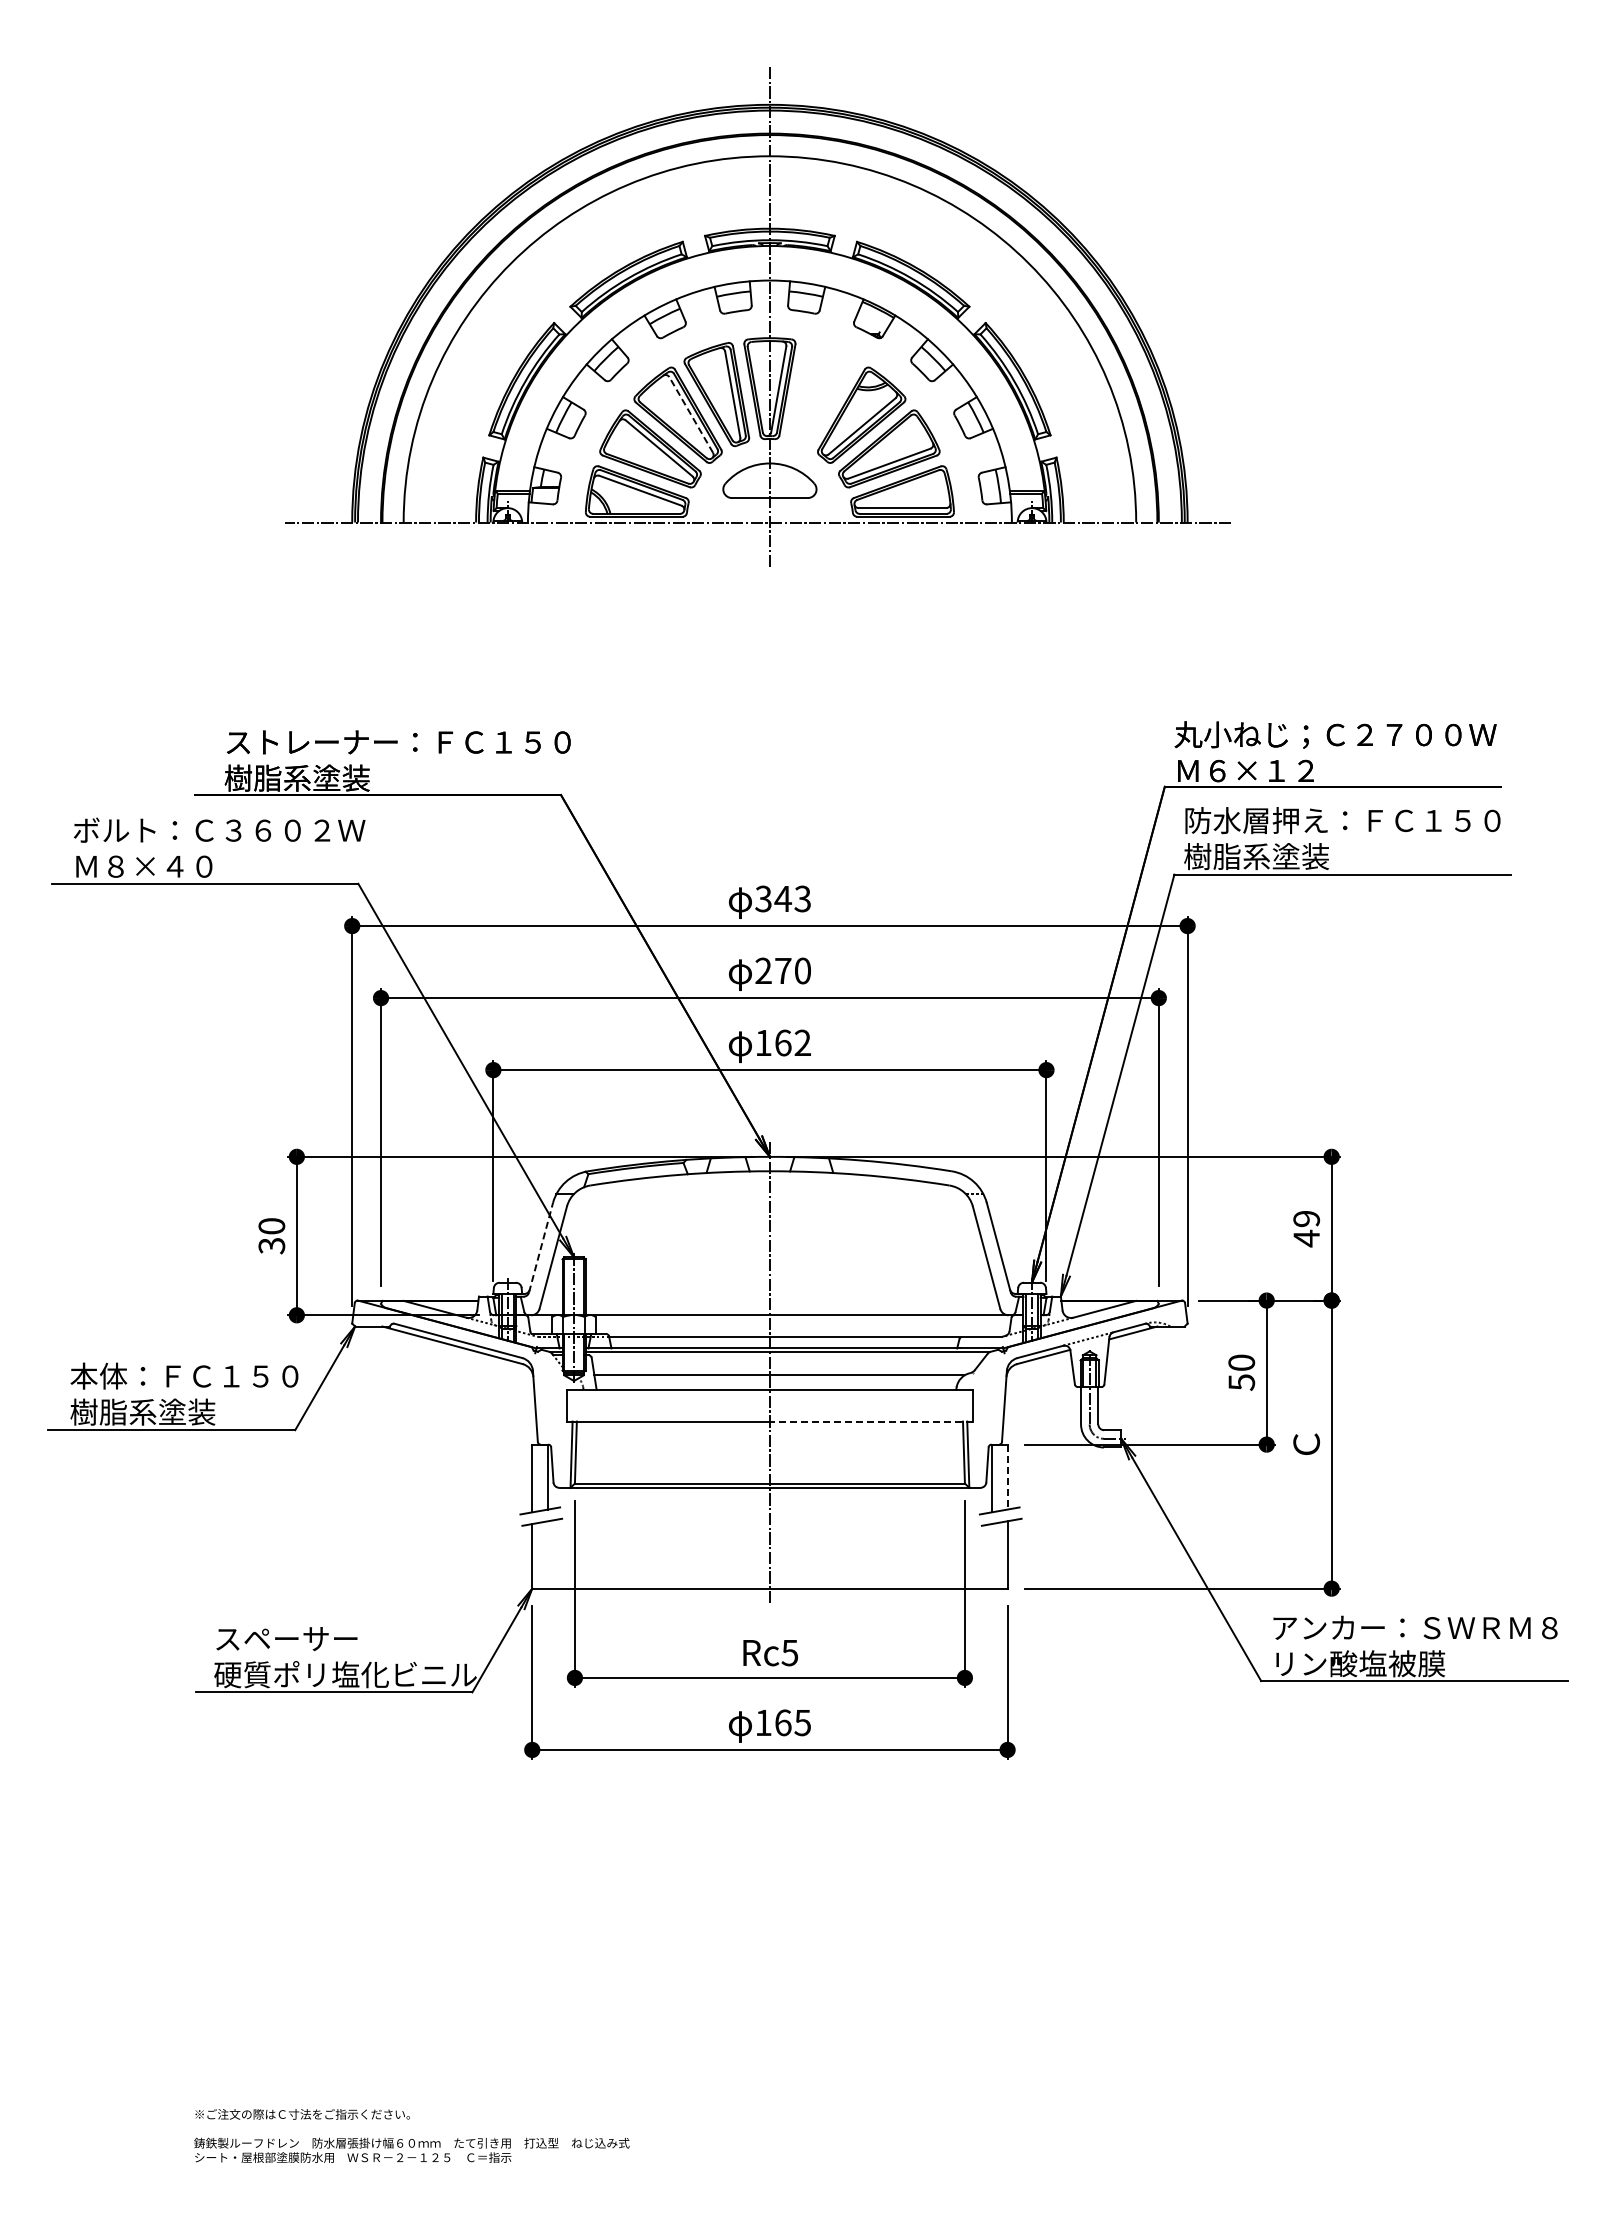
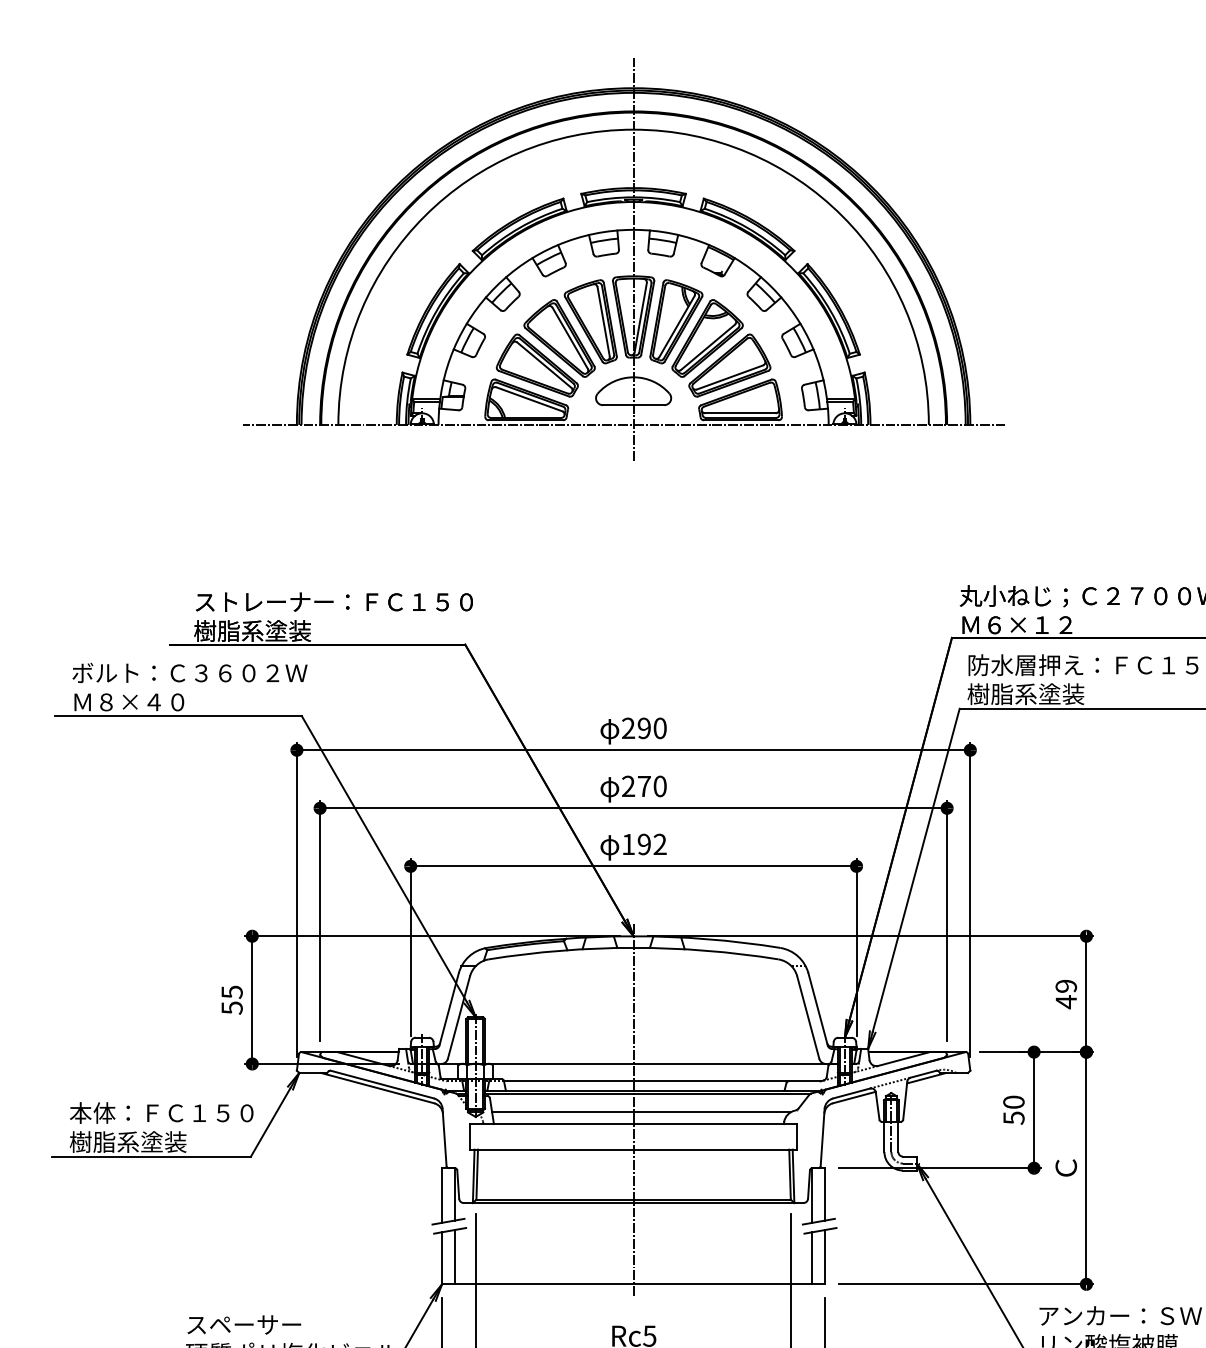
part: (822, 394) -> (676, 321), added
line: (691, 414) -> (570, 337), dashed -> solid
text: (782, 898) -> (643, 728), 343 -> 290
text: (783, 1042) -> (644, 844), 162 -> 192
text: (271, 1235) -> (231, 999), 30 -> 55
line: (541, 1247) -> (449, 1009), dashed -> solid
line: (871, 1421) -> (715, 1149), dashed -> solid
line: (1007, 1477) -> (825, 1194), dashed -> solid
line: (548, 1554) -> (455, 1256), added
line: (991, 1556) -> (812, 1258), added

